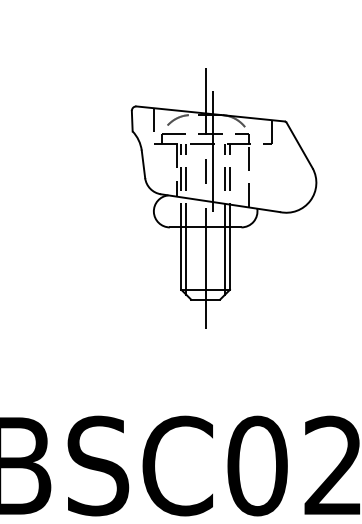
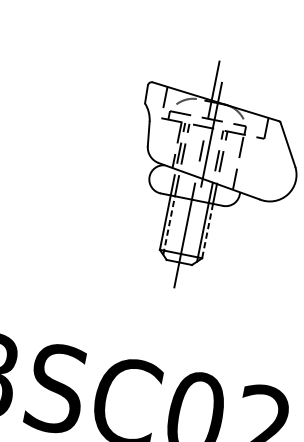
line: (229, 259) -> (207, 231), solid -> dashed
line: (186, 261) -> (169, 226), solid -> dashed

